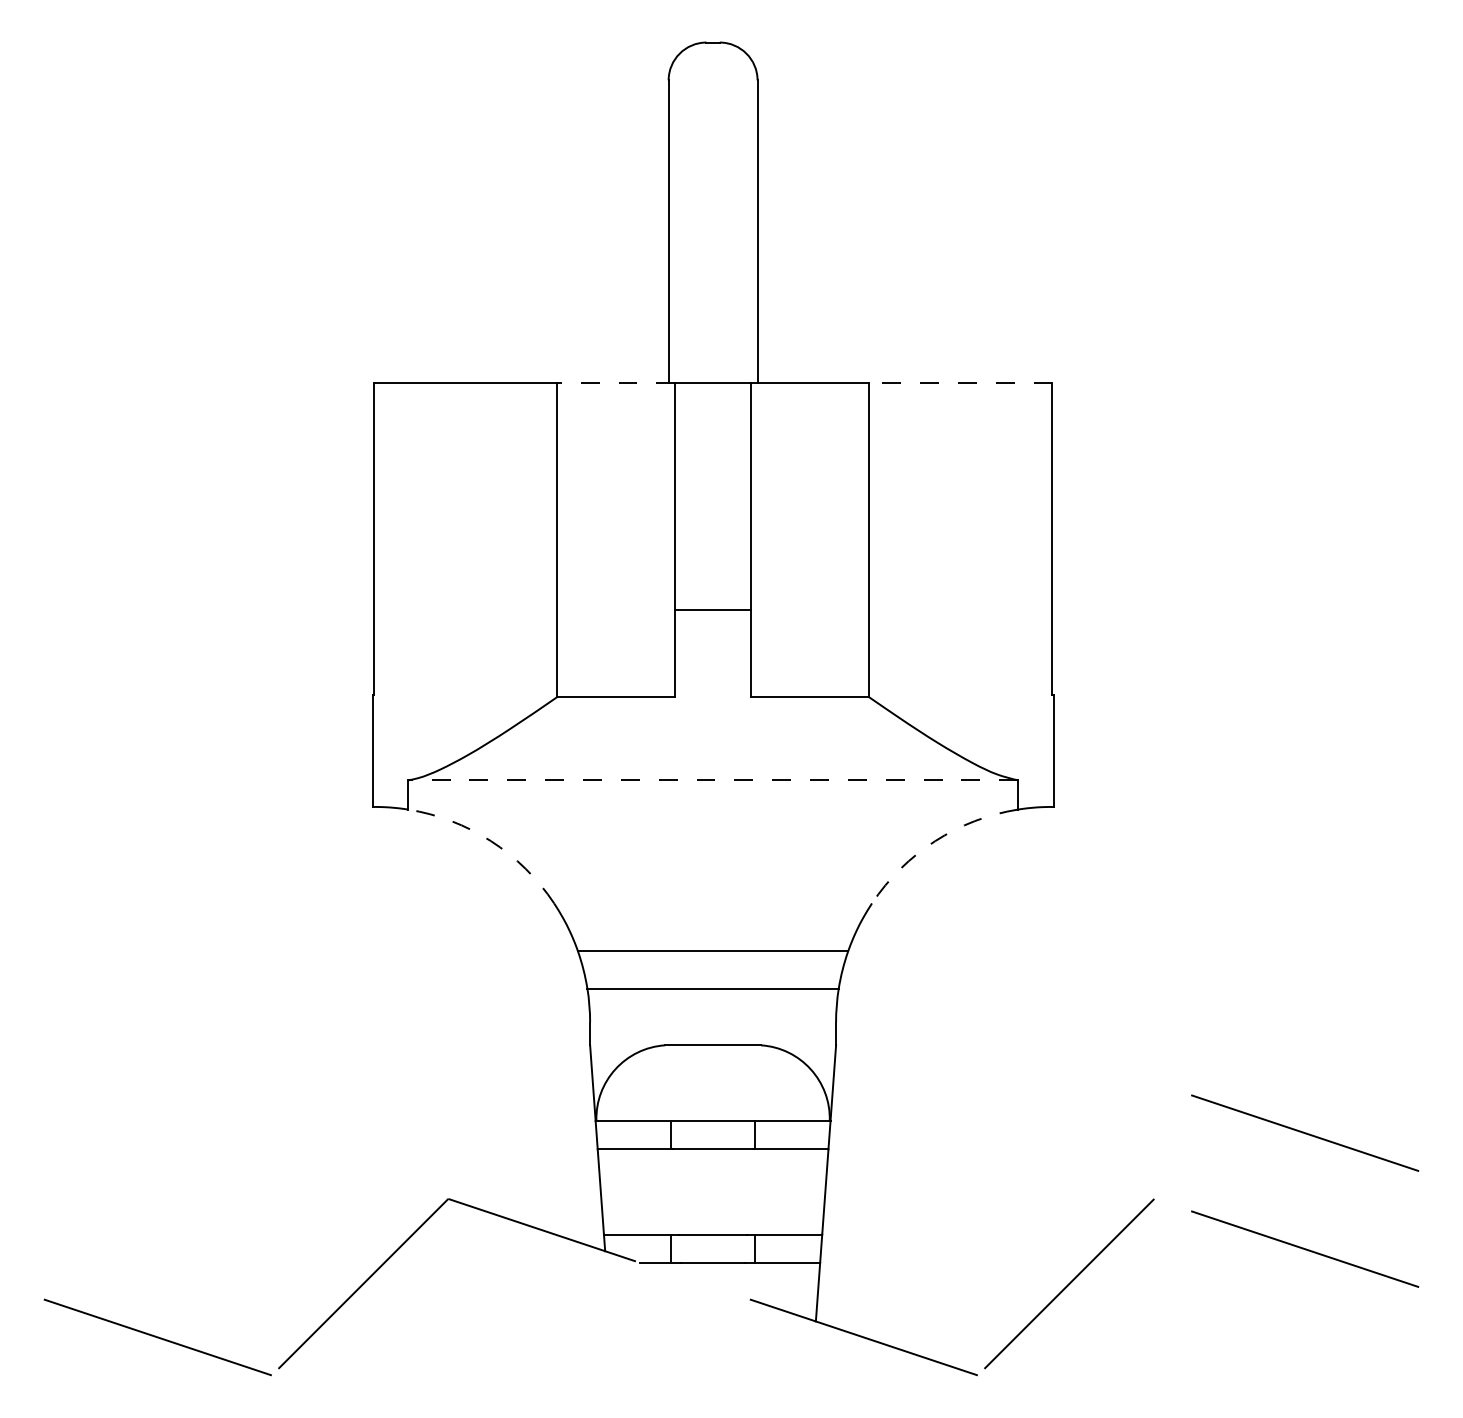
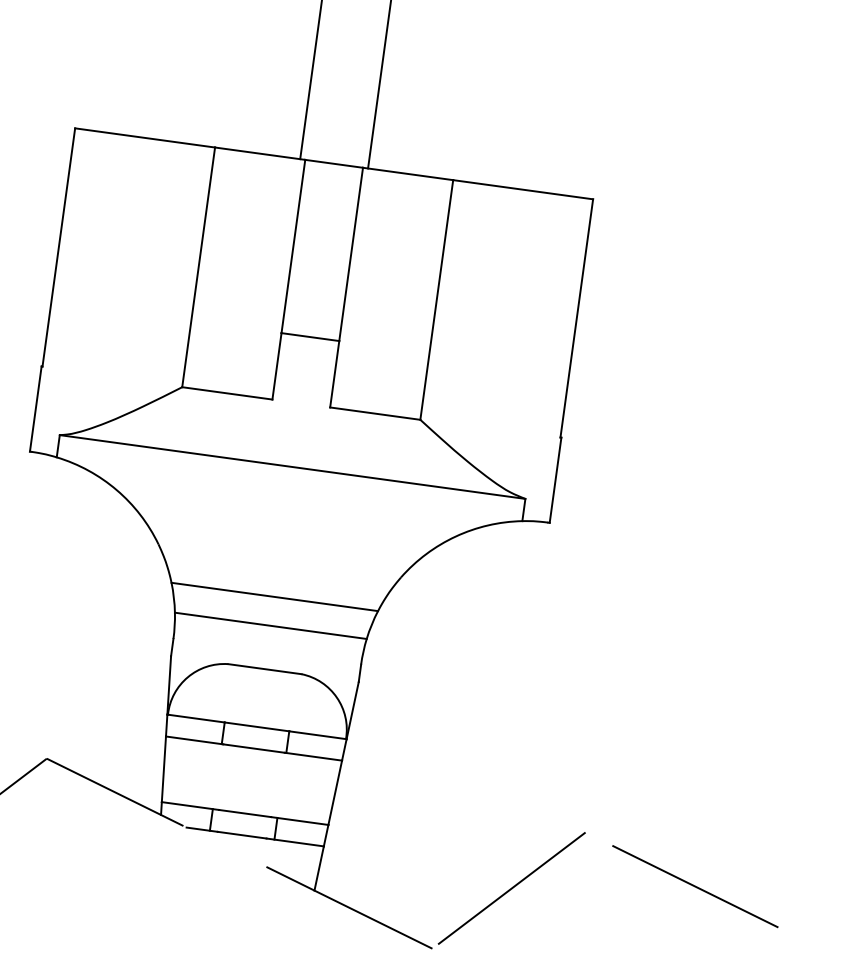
line: (615, 383) -> (259, 153), dashed -> solid
line: (960, 383) -> (522, 189), dashed -> solid
line: (712, 780) -> (292, 467), dashed -> solid
arc: (490, 841) -> (116, 490), dashed -> solid
arc: (935, 841) -> (455, 536), dashed -> solid
line: (1305, 1132) -> (707, 797), removed

